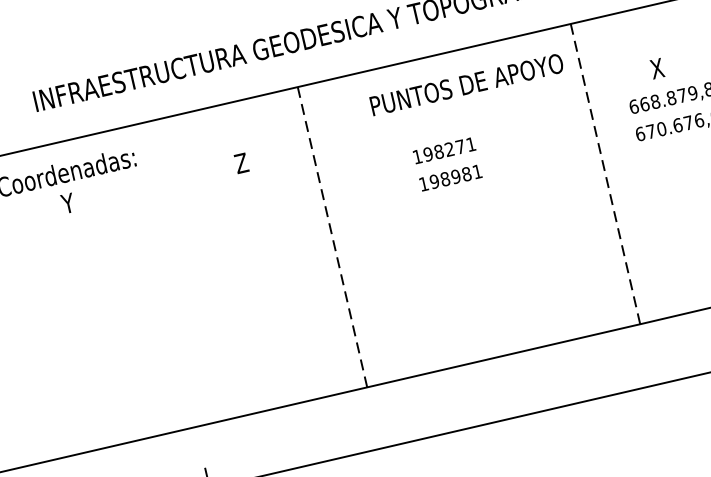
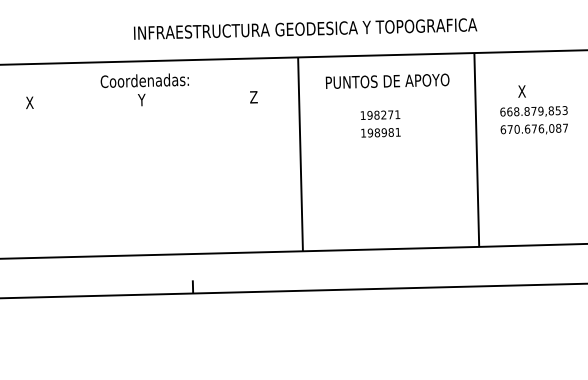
text: (466, 83) -> (387, 80), moved
line: (604, 173) -> (476, 149), dashed -> solid
line: (332, 237) -> (300, 154), dashed -> solid

